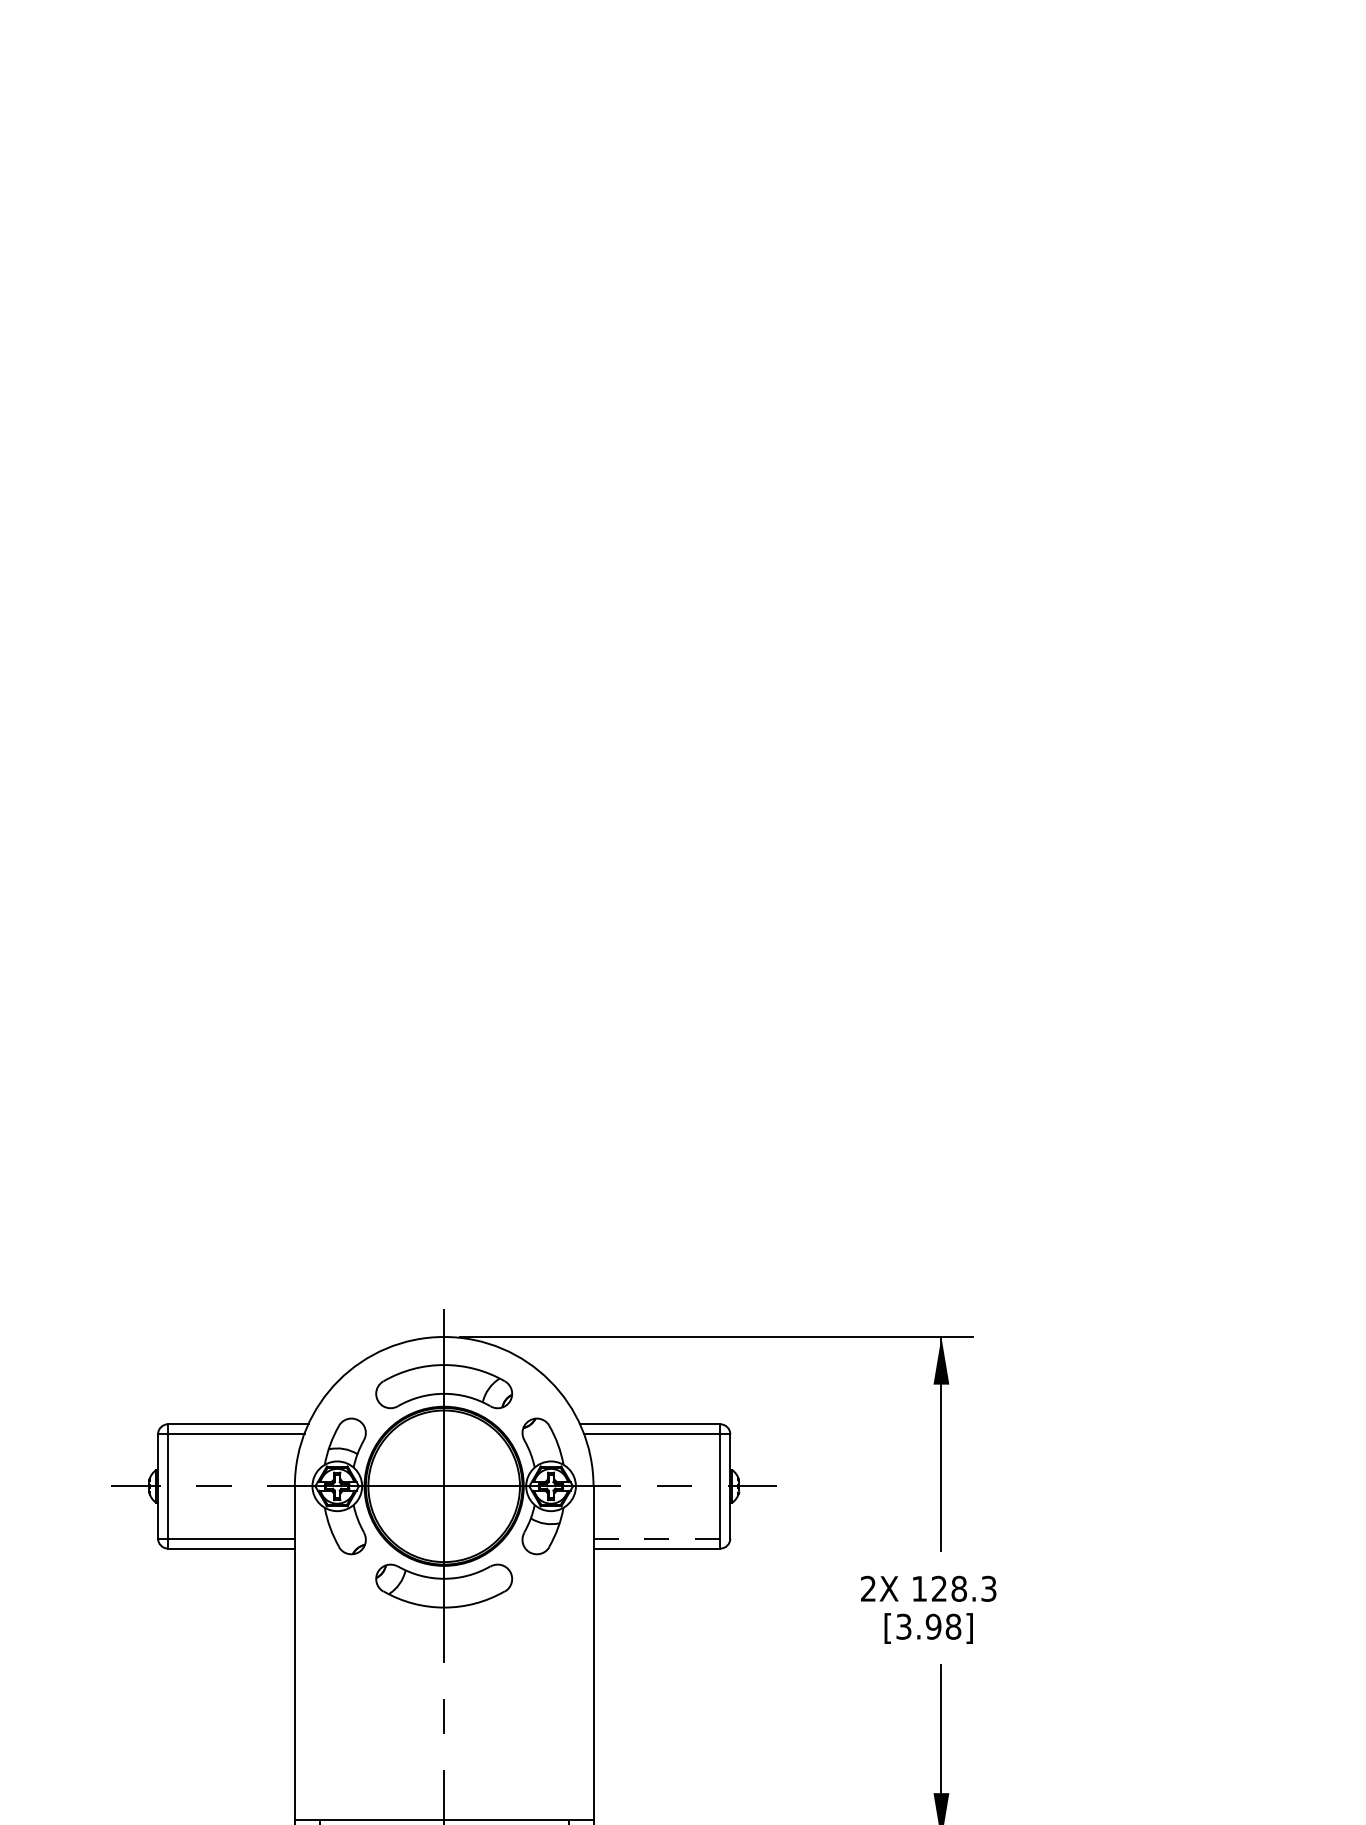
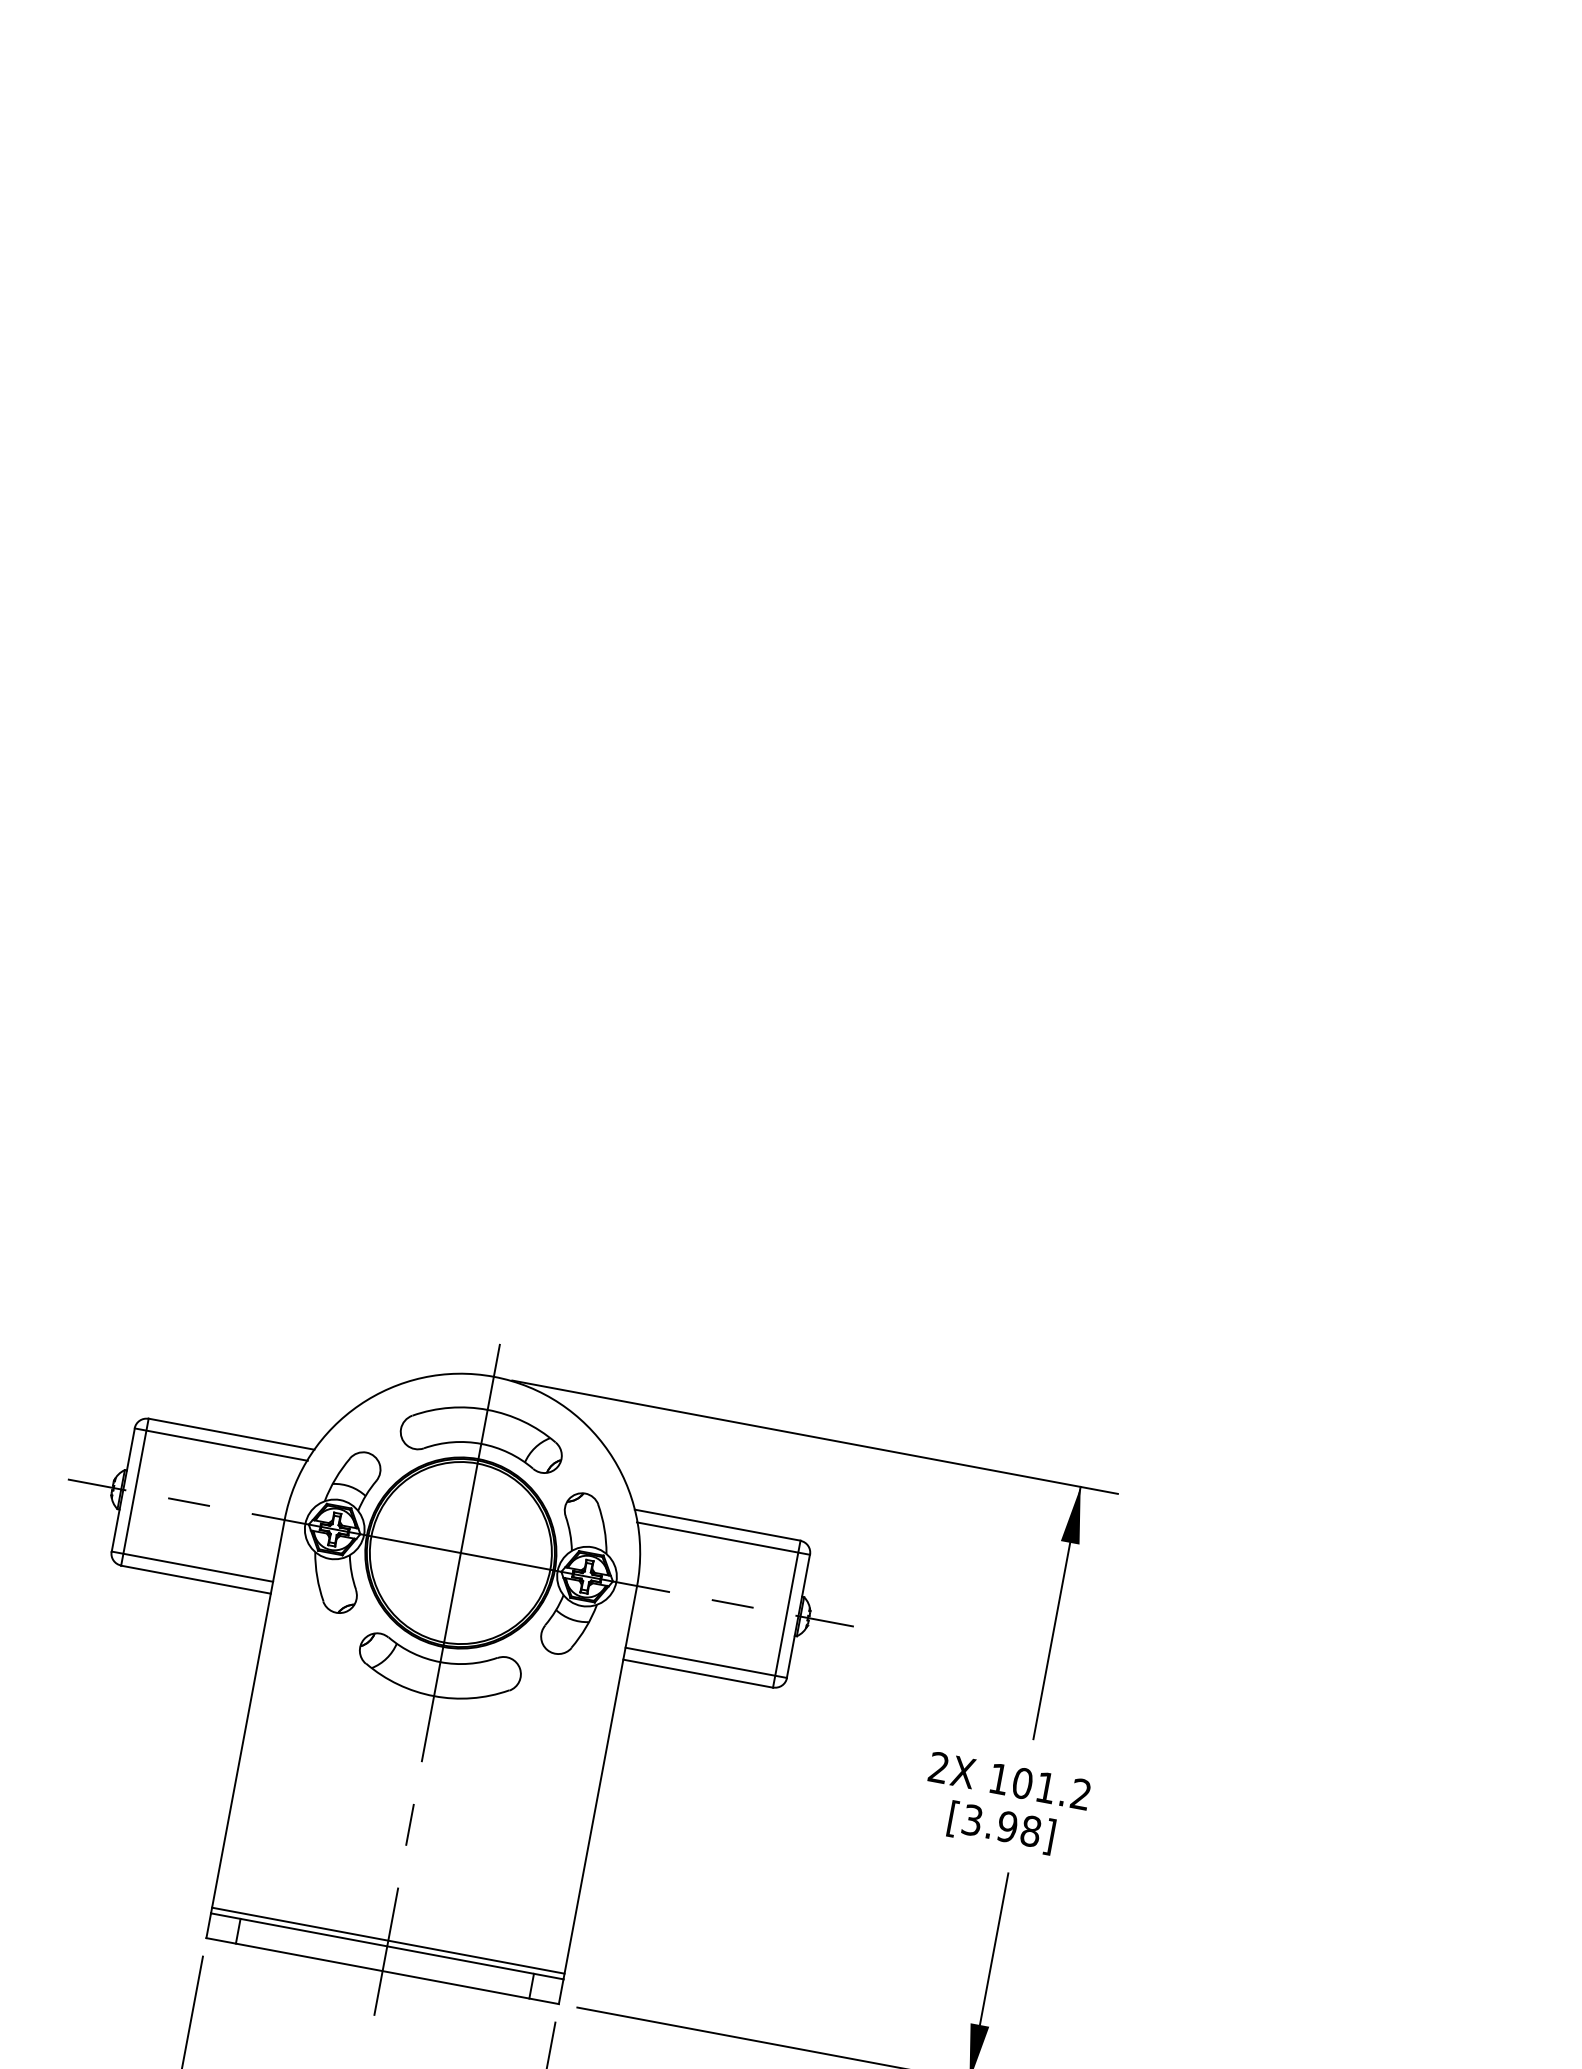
line: (662, 1538) -> (707, 1662), dashed -> solid
text: (963, 1588) -> (1051, 1788), 128.3 -> 101.2
line: (443, 1814) -> (387, 1940), added

